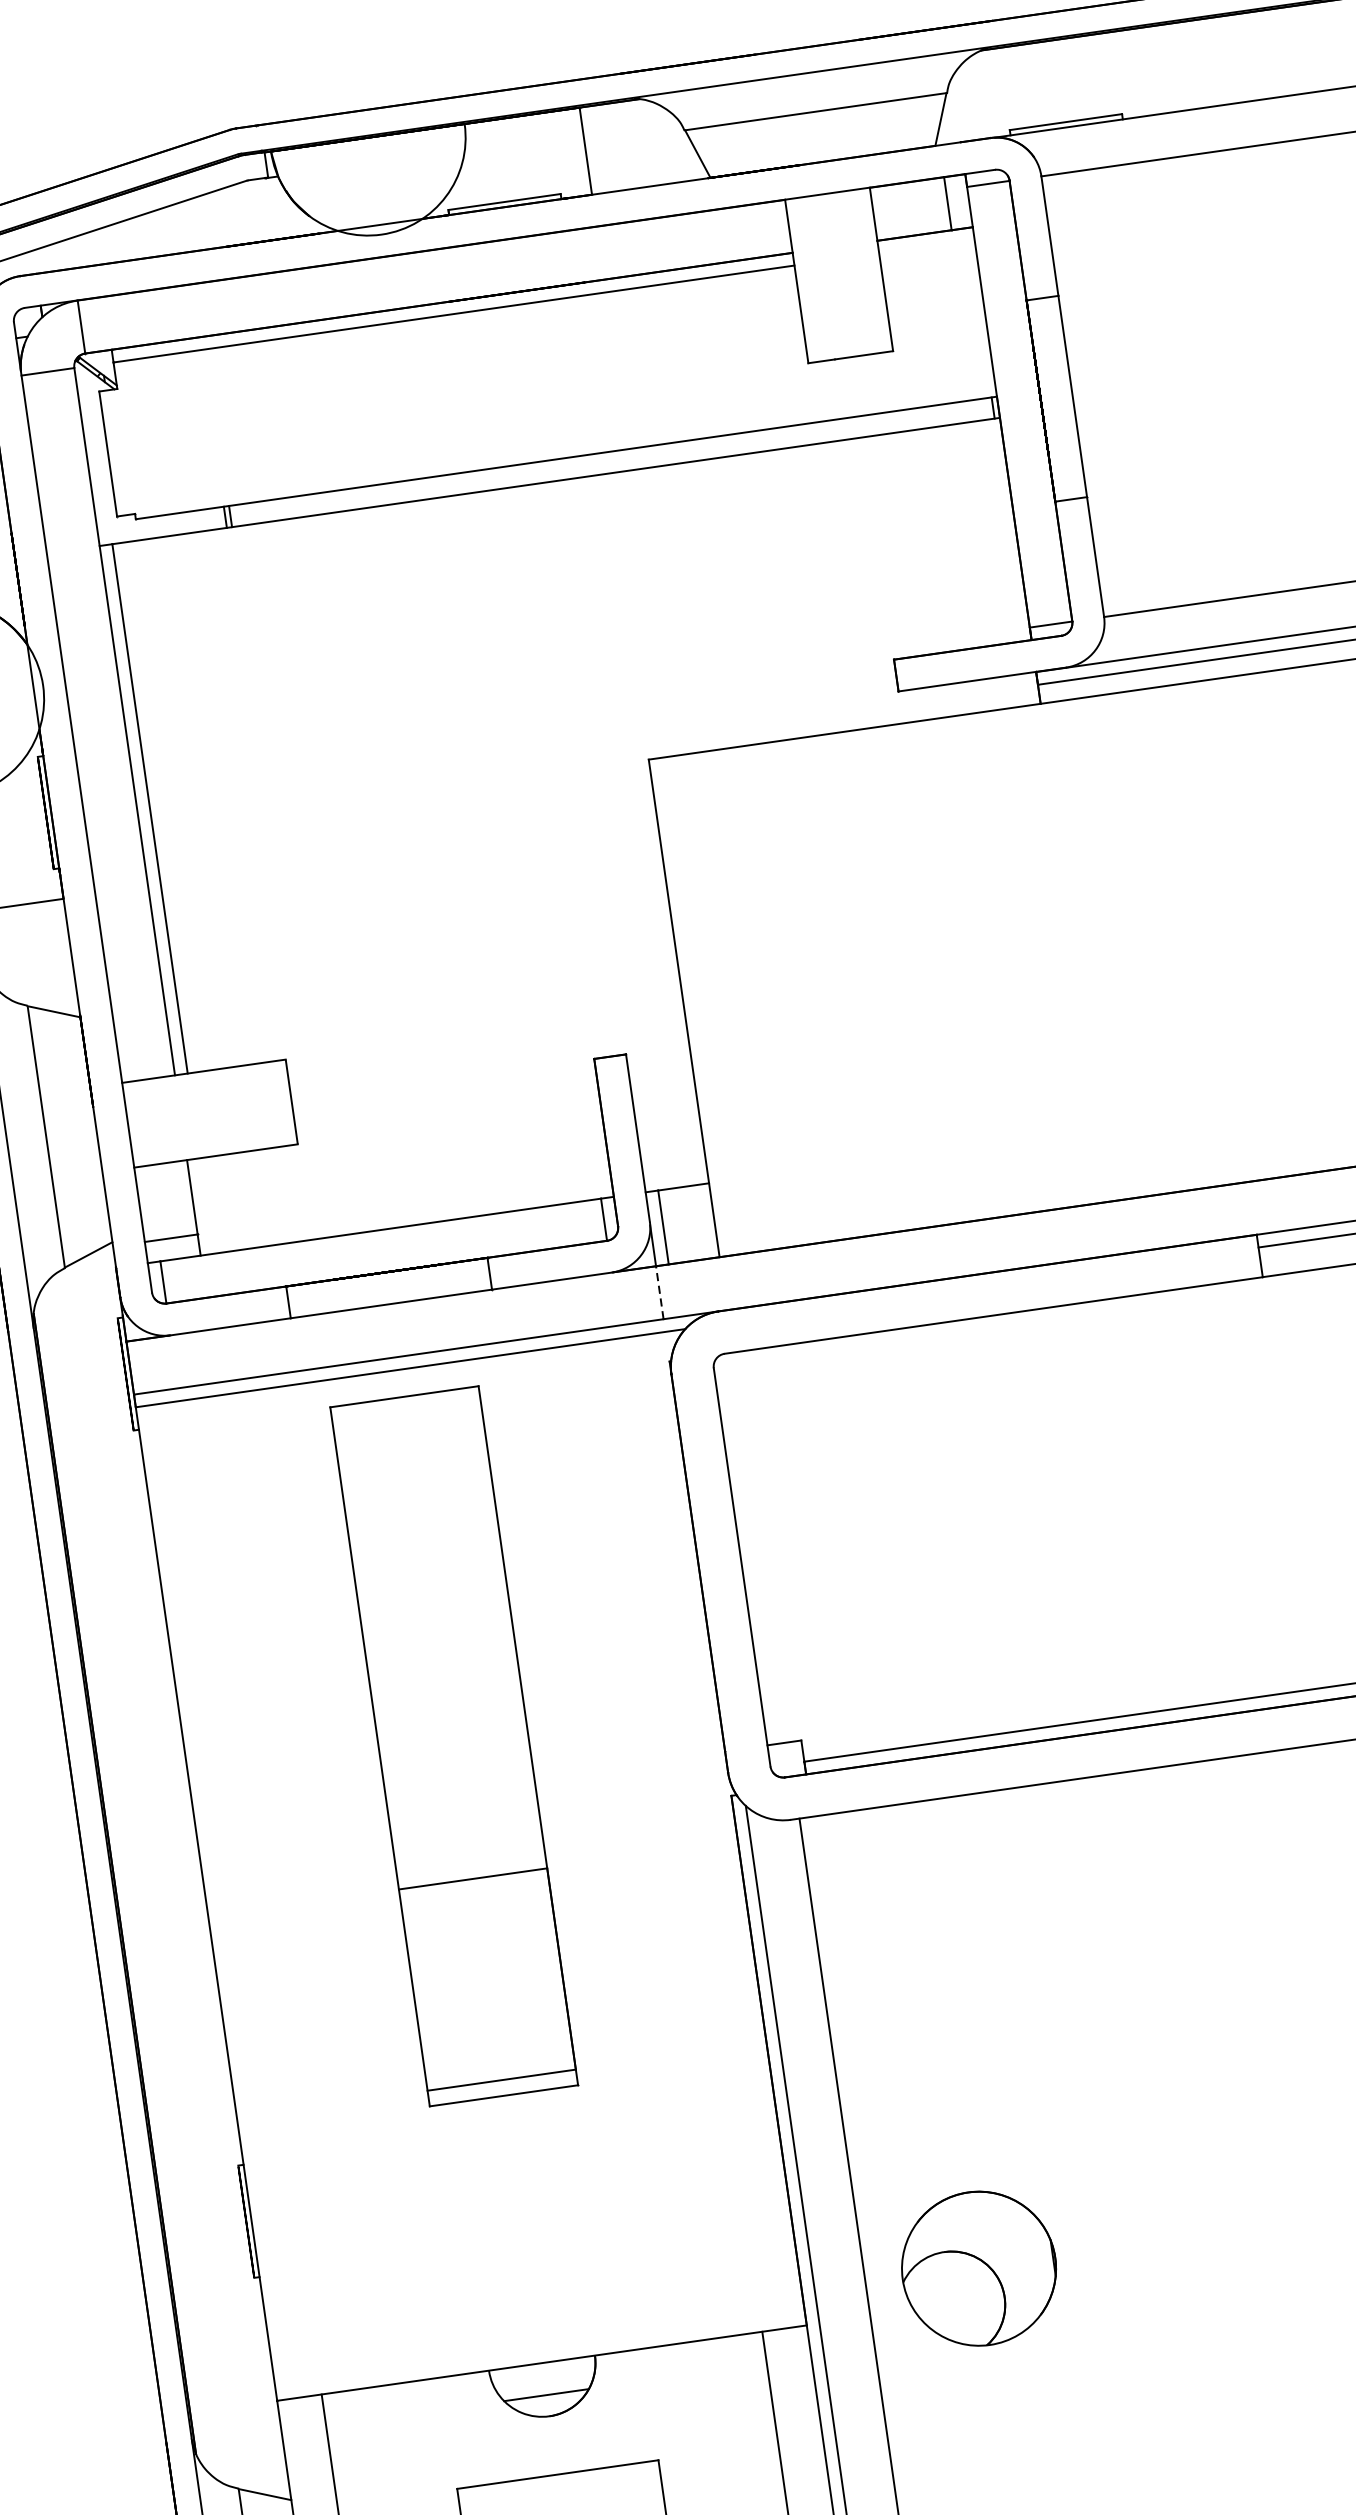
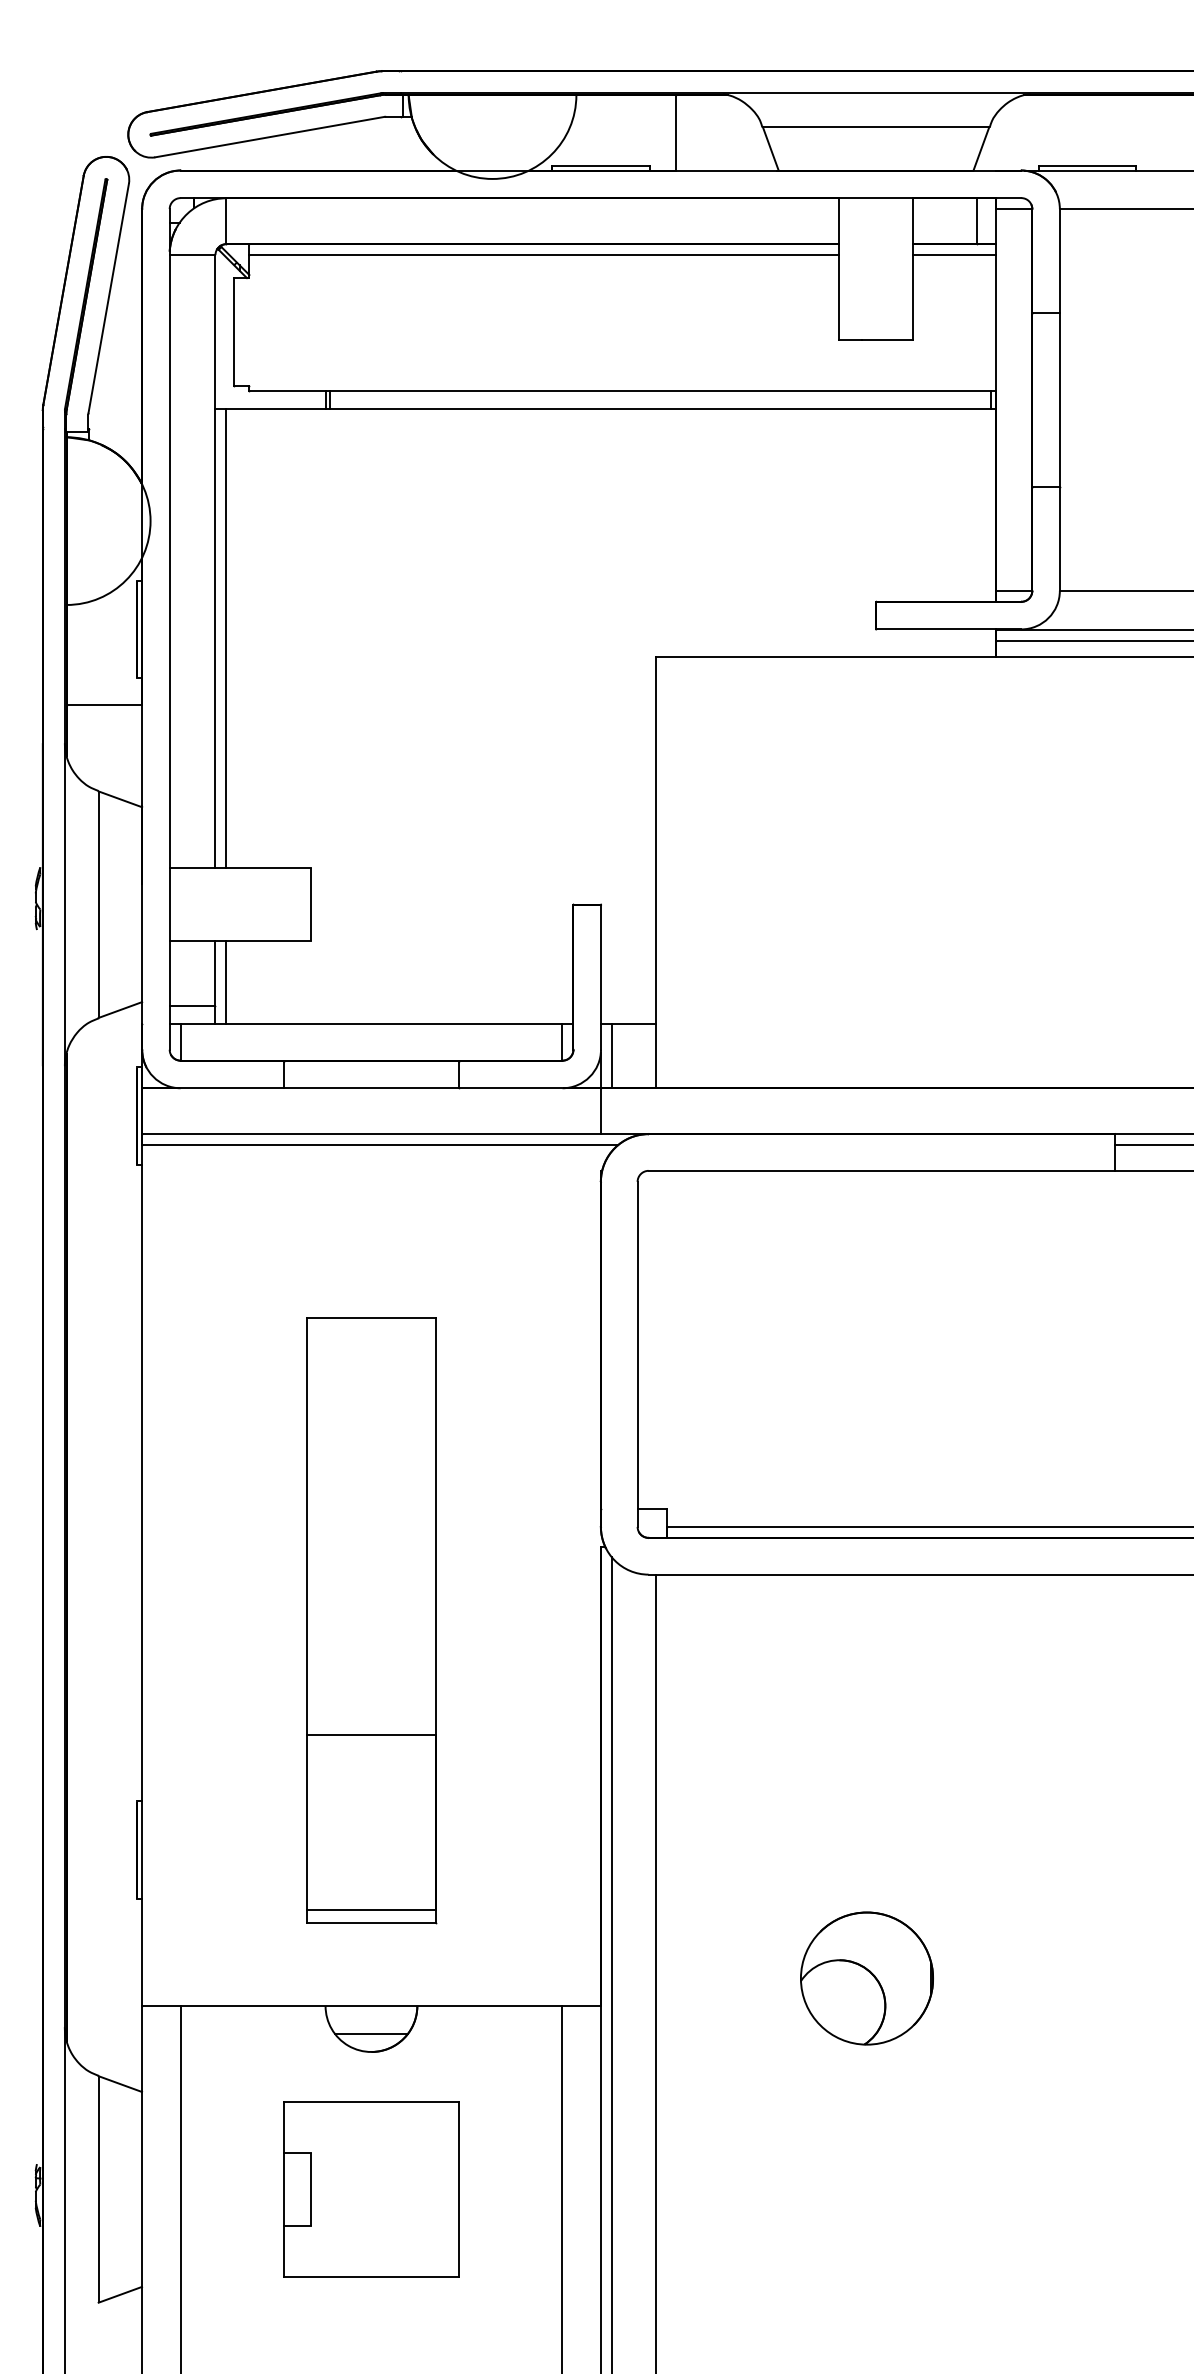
line: (926, 247) -> (953, 255), added
line: (206, 1205) -> (226, 982), added
line: (659, 1293) -> (600, 1111), dashed -> solid
part: (454, 1746) -> (371, 1620), moved
part: (978, 2268) -> (866, 1978), moved

